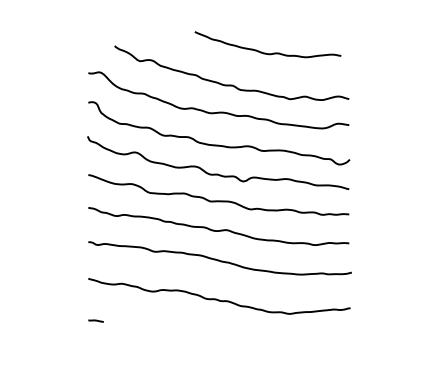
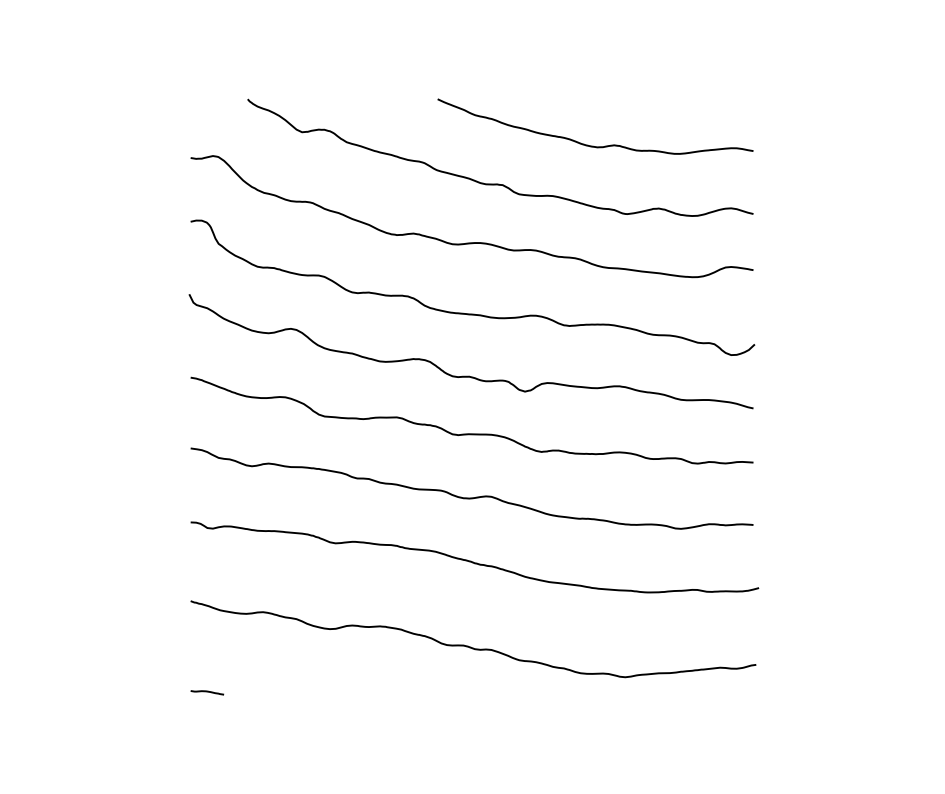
curve: (265, 52) -> (590, 143), moved

